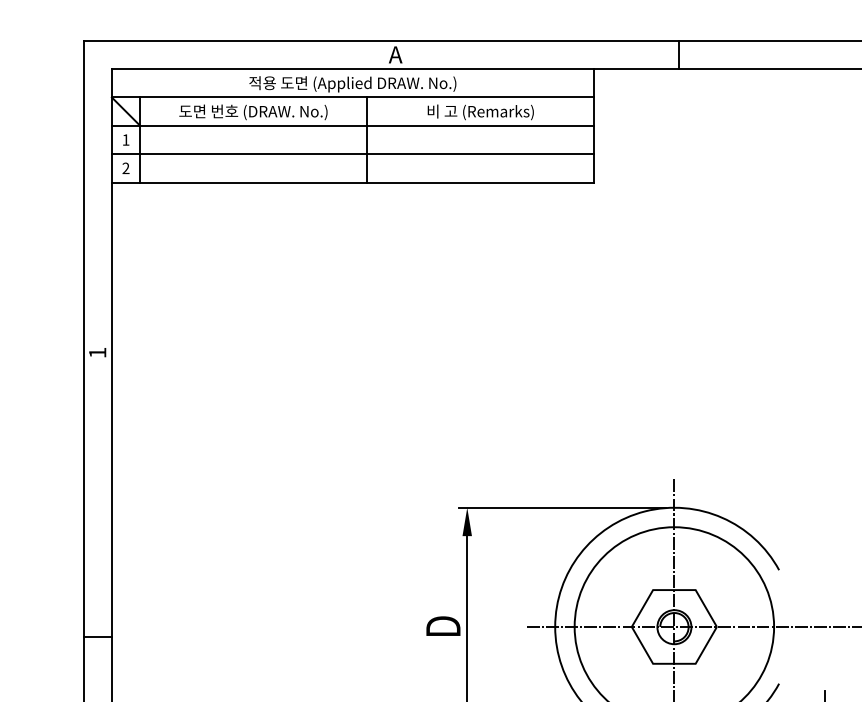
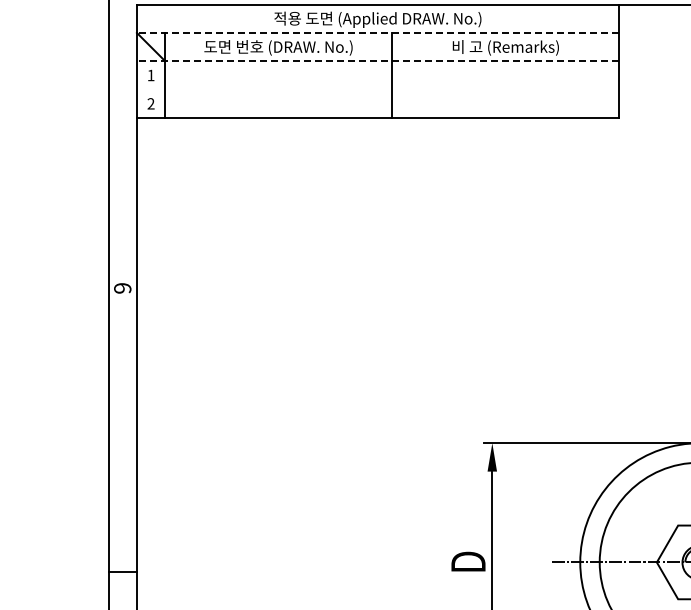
line: (352, 97) -> (377, 32), solid -> dashed
line: (352, 125) -> (377, 60), solid -> dashed
line: (352, 154) -> (377, 89), removed
text: (97, 352) -> (122, 287), 1 -> 9

